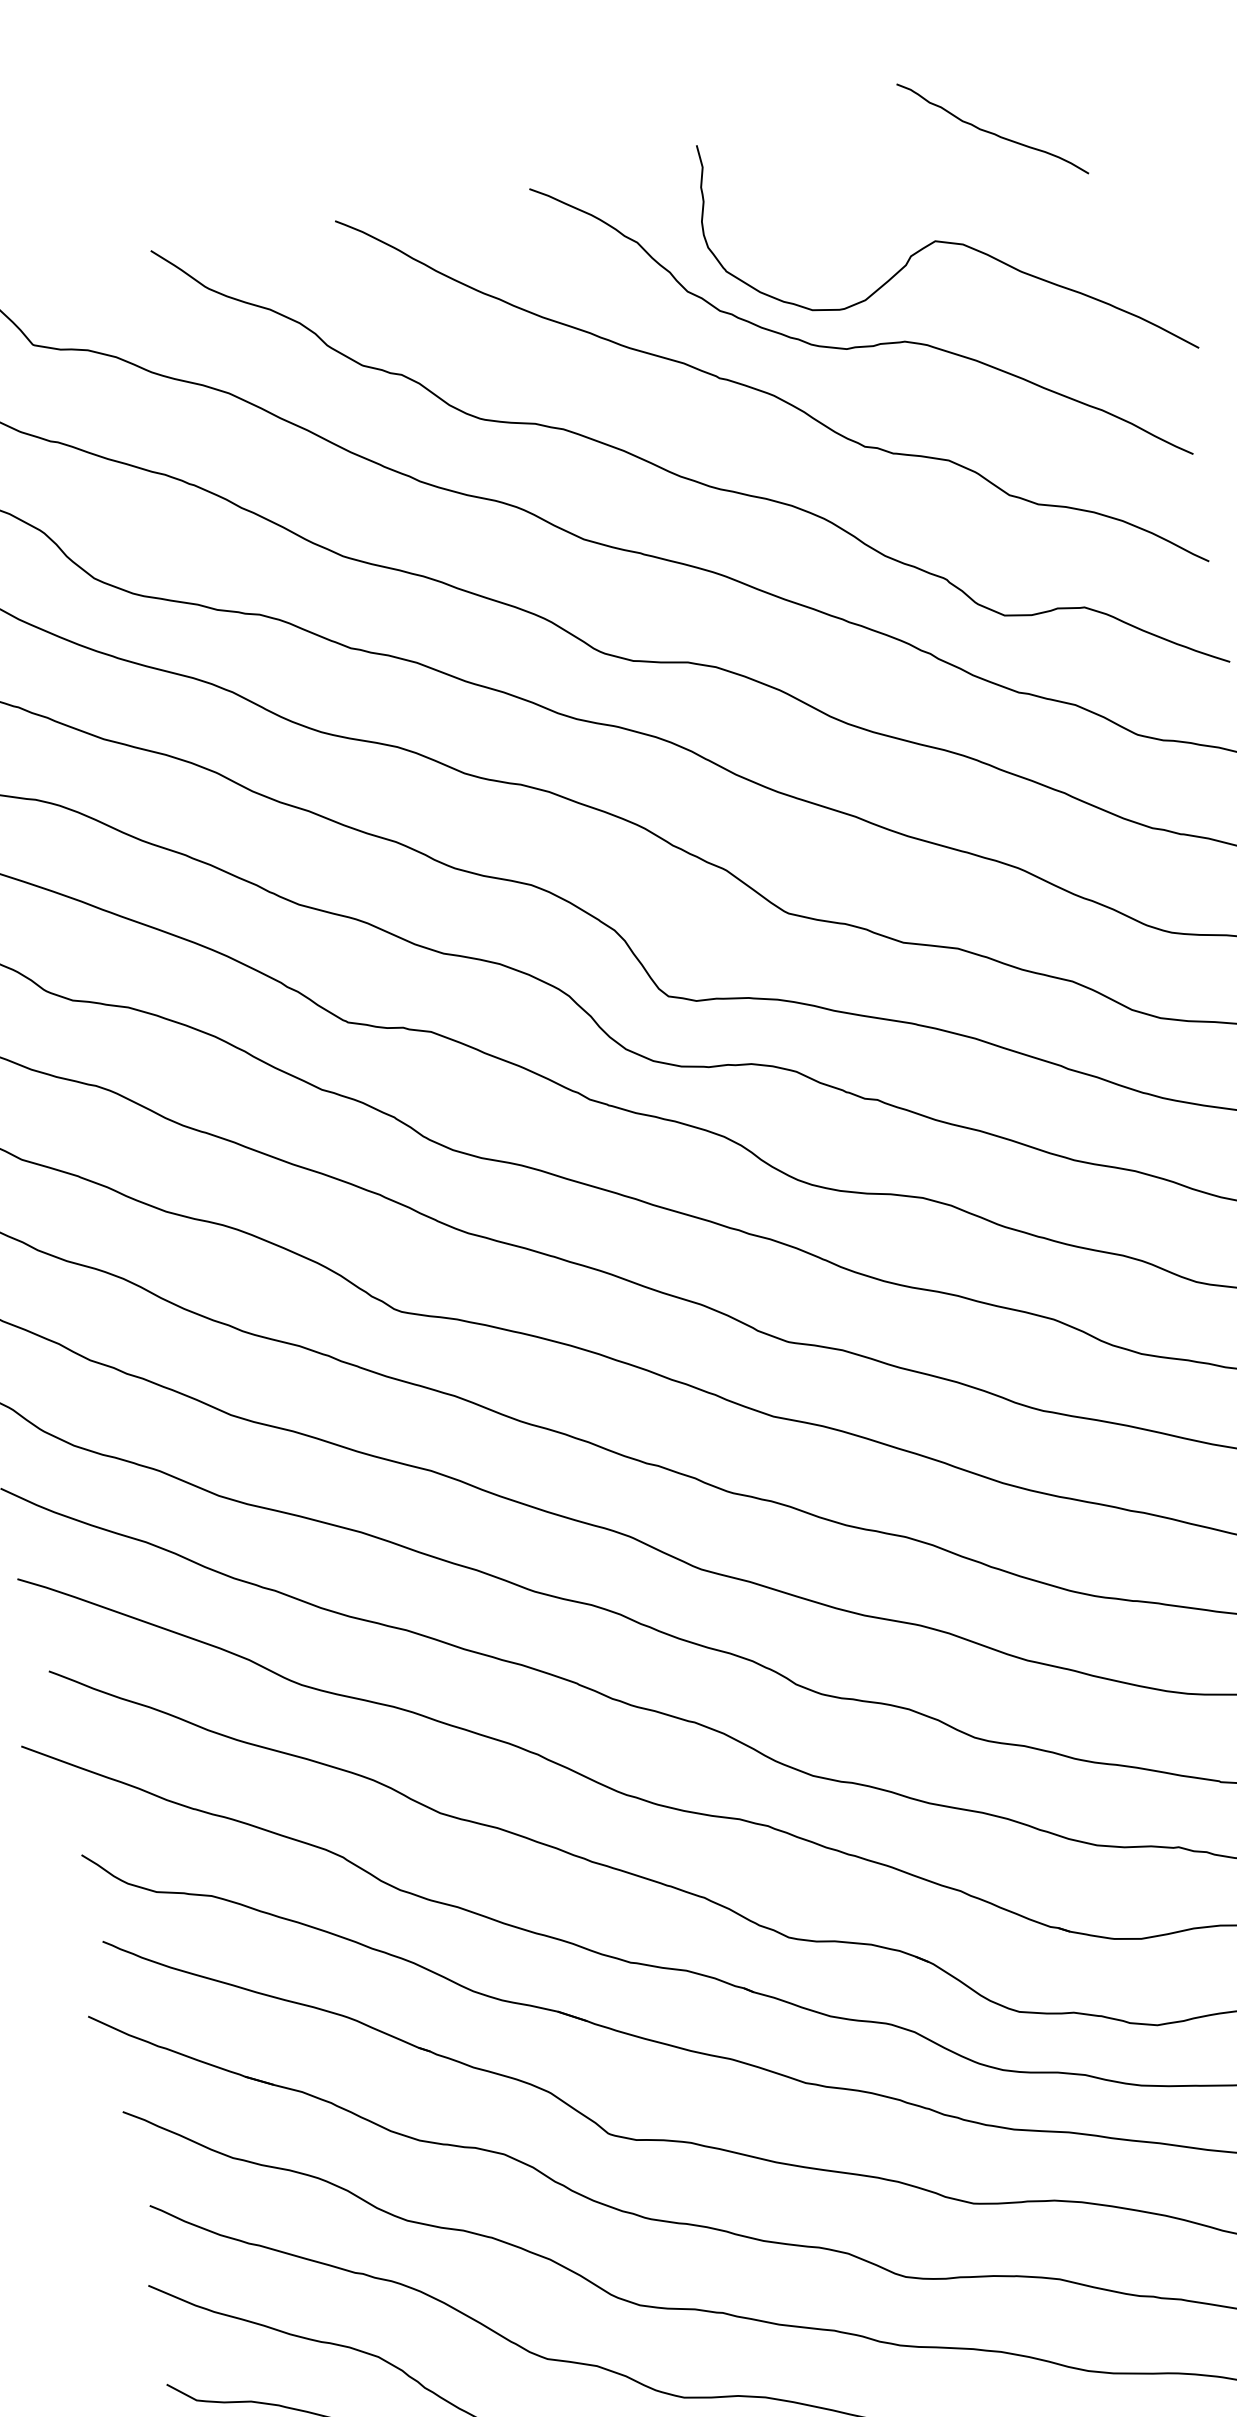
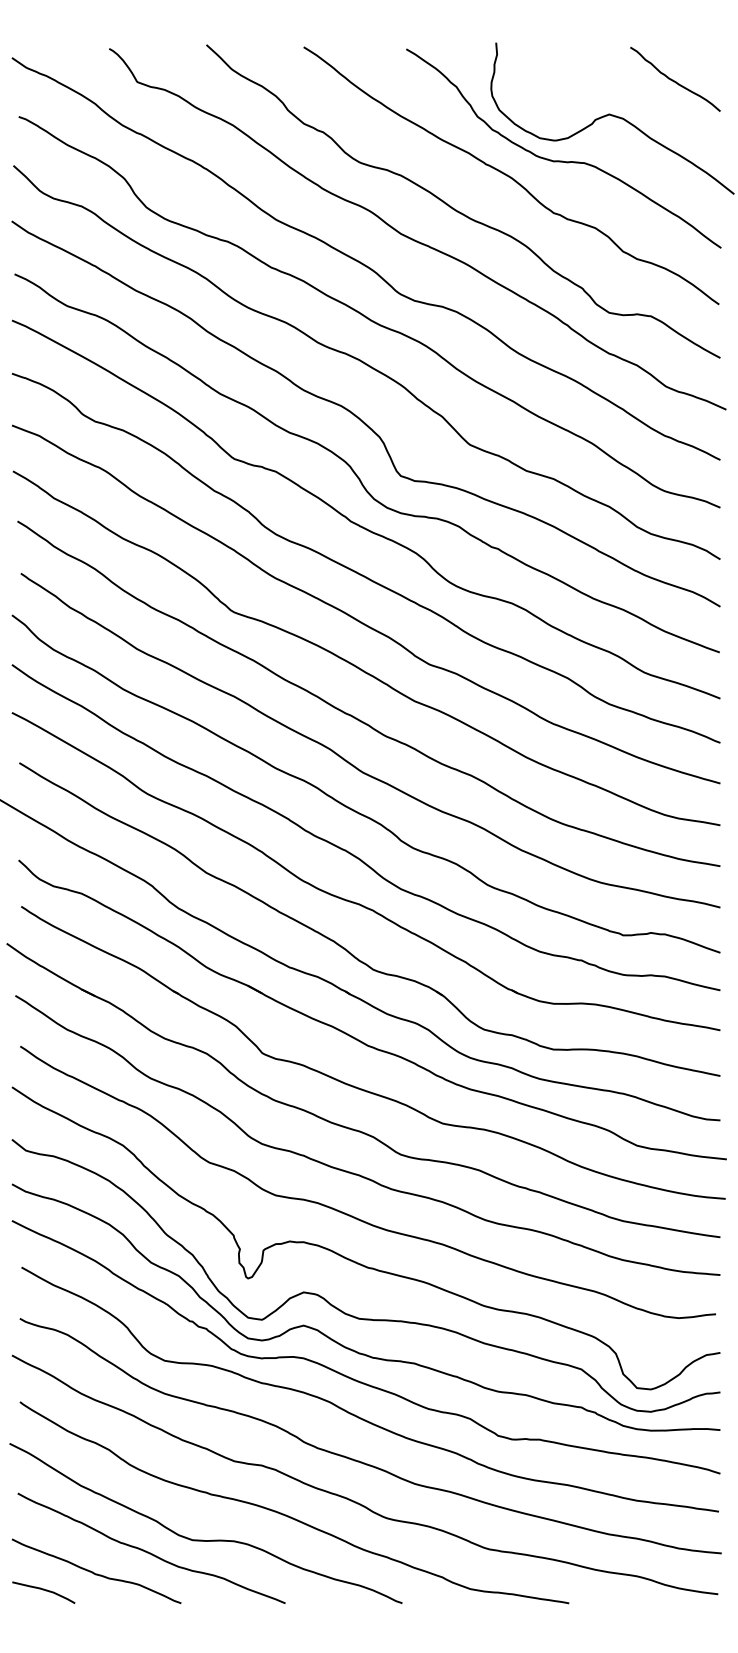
curve: (991, 131) -> (674, 80), moved

